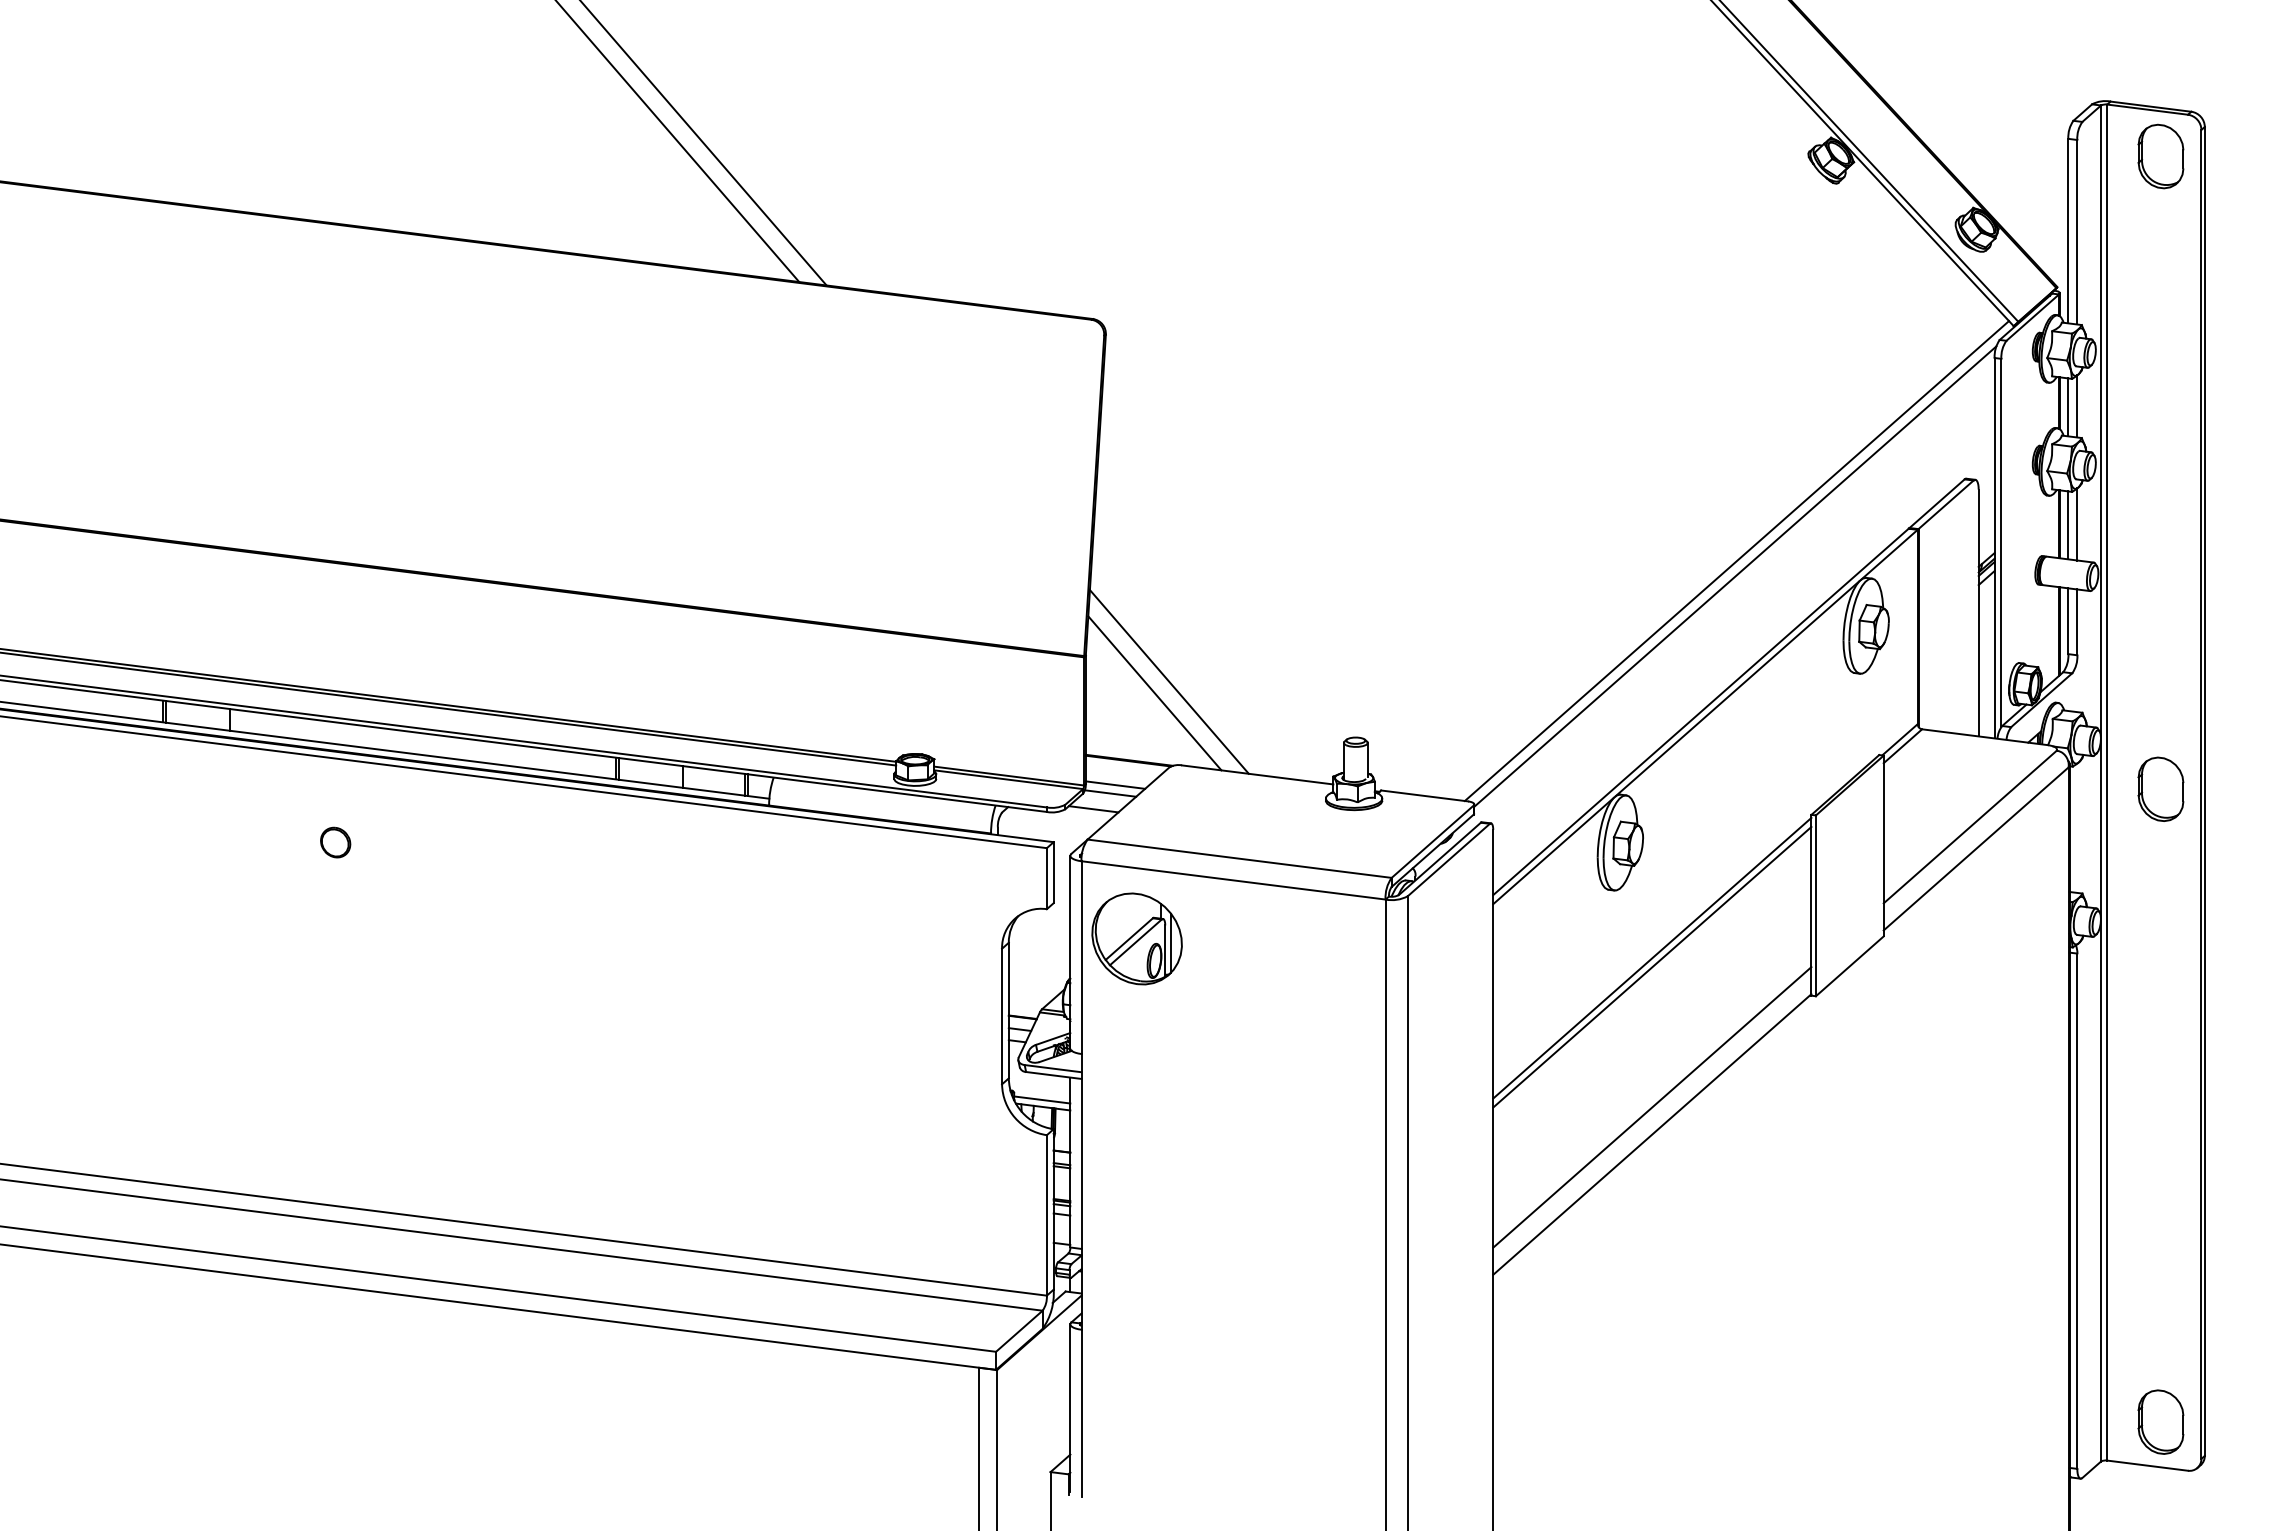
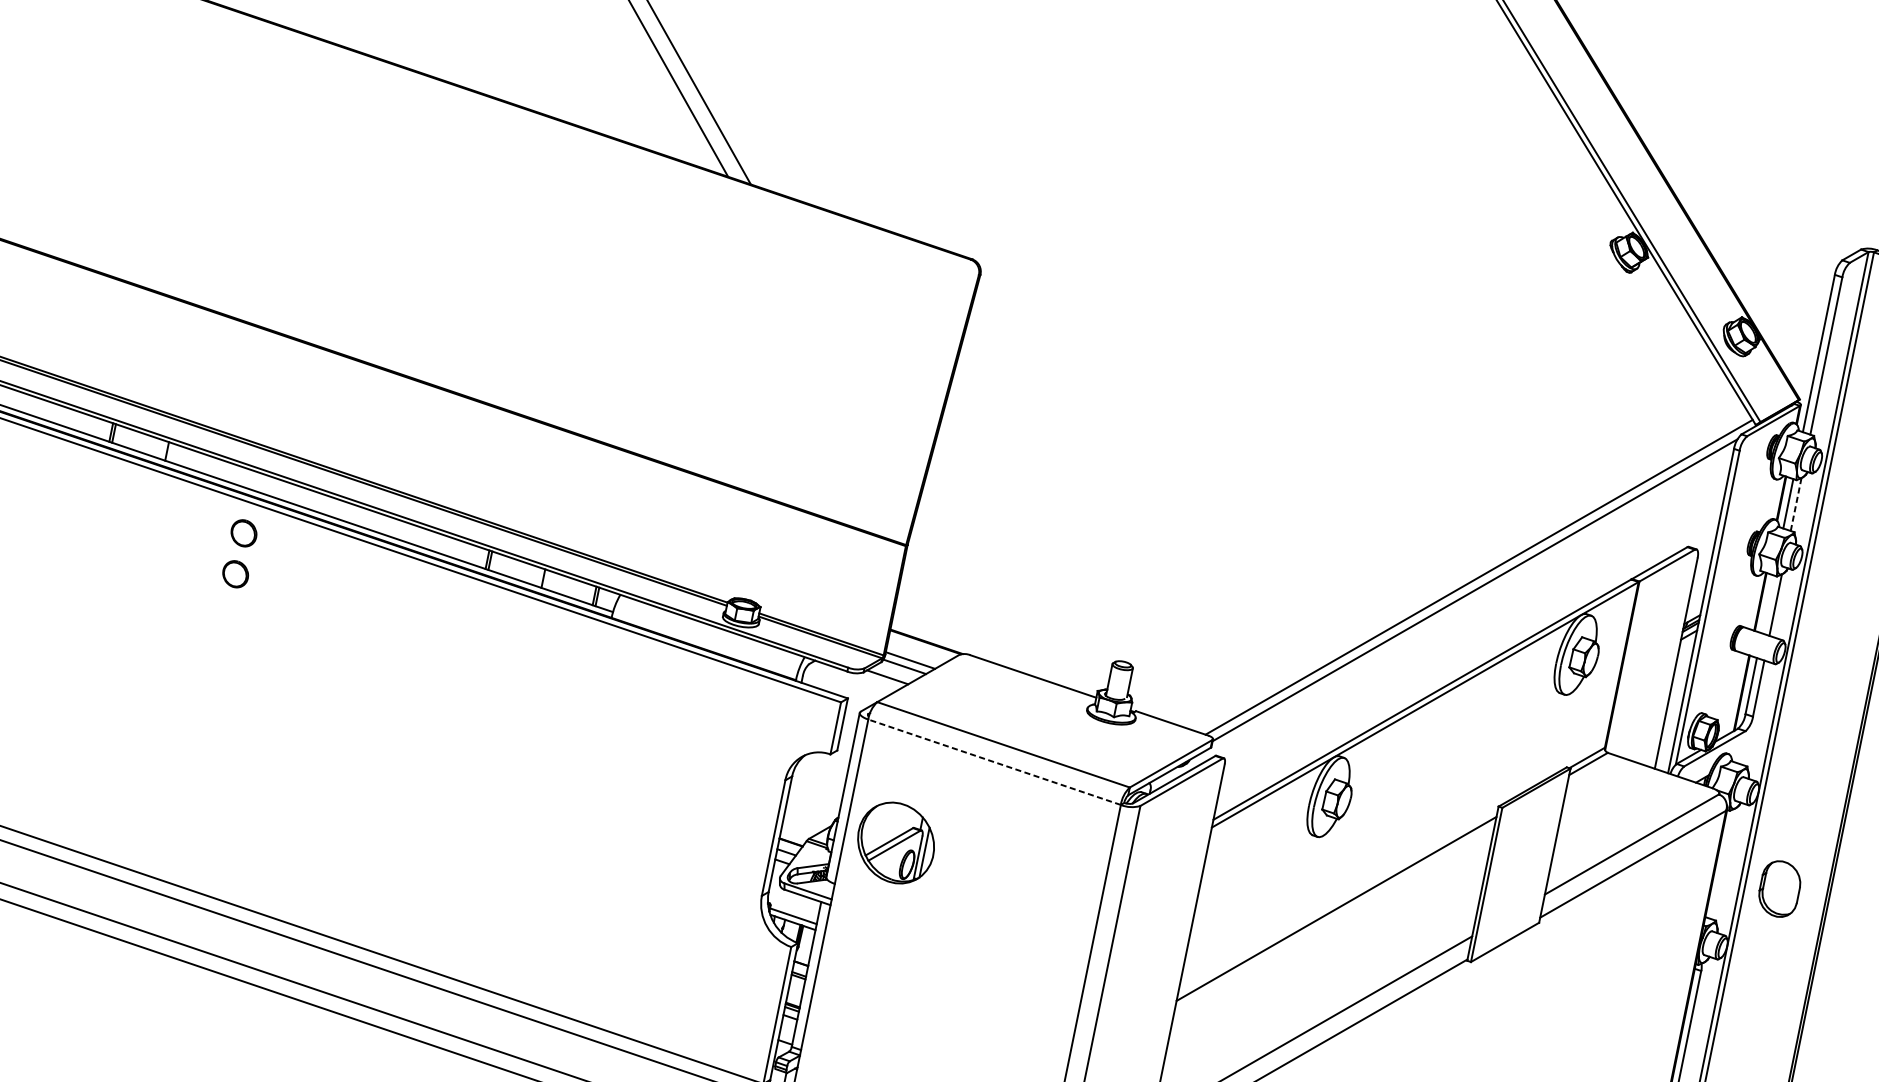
line: (2077, 405) -> (1796, 503), solid -> dashed
line: (2068, 525) -> (1767, 604), removed
line: (1168, 681) -> (973, 581), removed
line: (1154, 693) -> (959, 589), removed
part: (2160, 788) -> (1779, 888), moved
part: (335, 794) -> (243, 533), added
line: (1233, 880) -> (994, 762), solid -> dashed
part: (1136, 938) -> (895, 842), moved
line: (1652, 957) -> (1338, 900), removed

